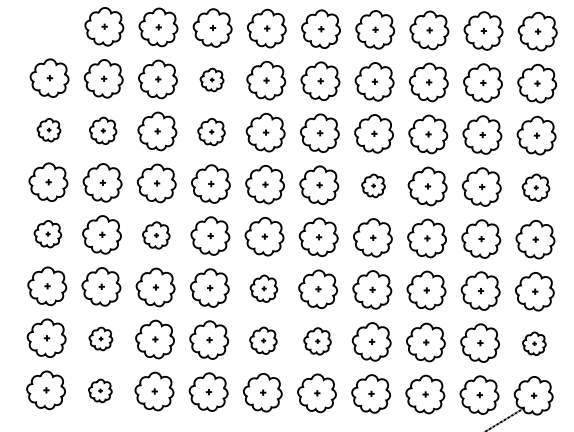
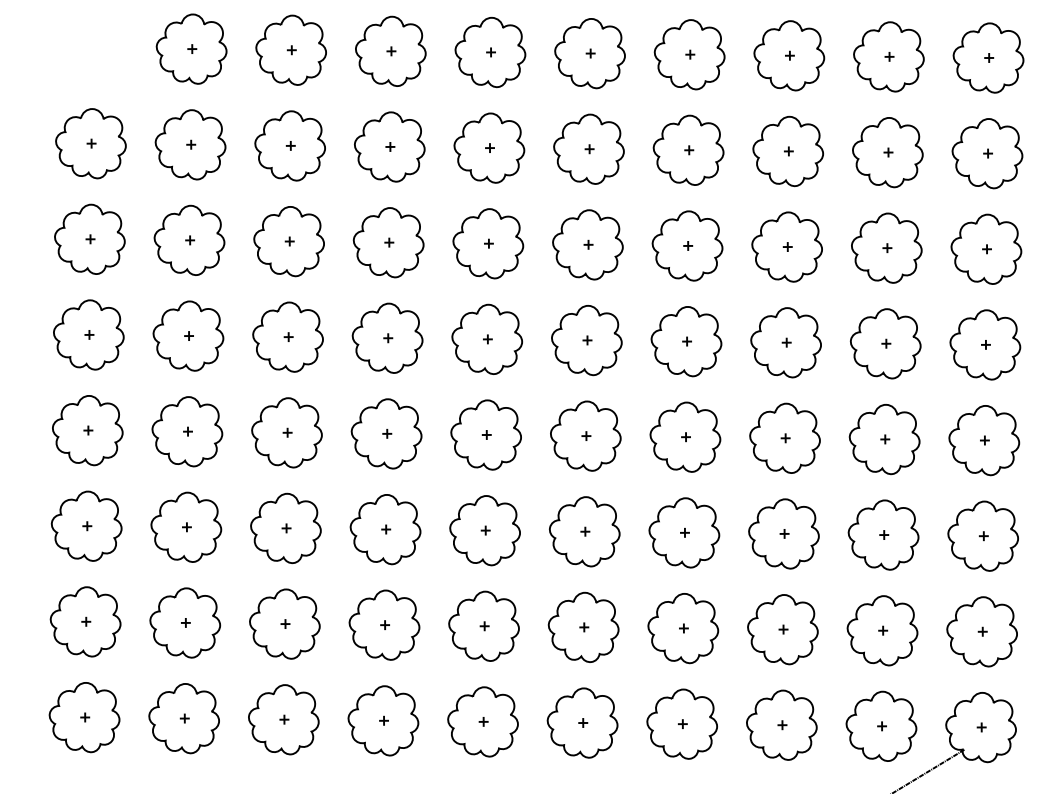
part: (211, 79) -> (388, 146), size x1.67
part: (48, 129) -> (88, 237), size x1.67
part: (102, 130) -> (188, 239), size x1.43
part: (211, 131) -> (388, 241), size x1.43
part: (373, 185) -> (686, 340), size x1.67
part: (535, 187) -> (984, 344), size x1.43
part: (47, 233) -> (87, 429), size x1.43
part: (156, 235) -> (287, 432), size x1.43
part: (263, 288) -> (484, 530), size x1.43
part: (100, 338) -> (184, 622), size x1.67
part: (263, 340) -> (484, 625), size x1.43
part: (317, 341) -> (583, 627), size x1.43
part: (534, 343) -> (982, 631), size x1.67
part: (100, 390) -> (184, 717), size x1.67

